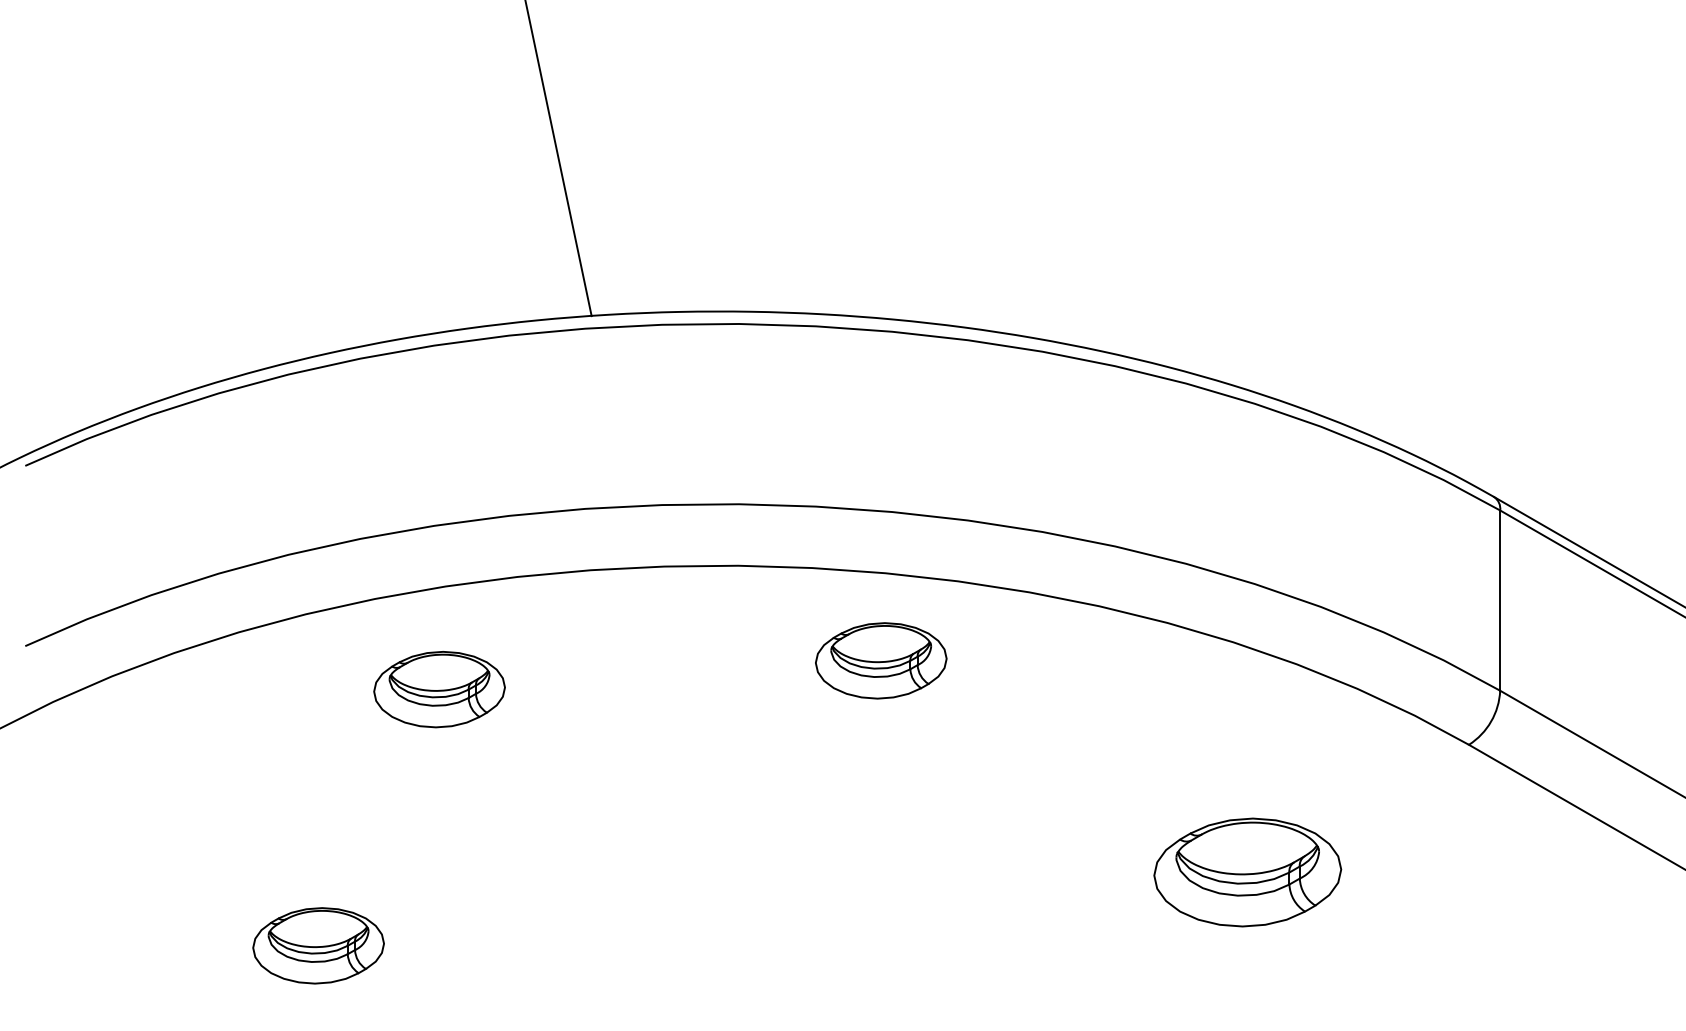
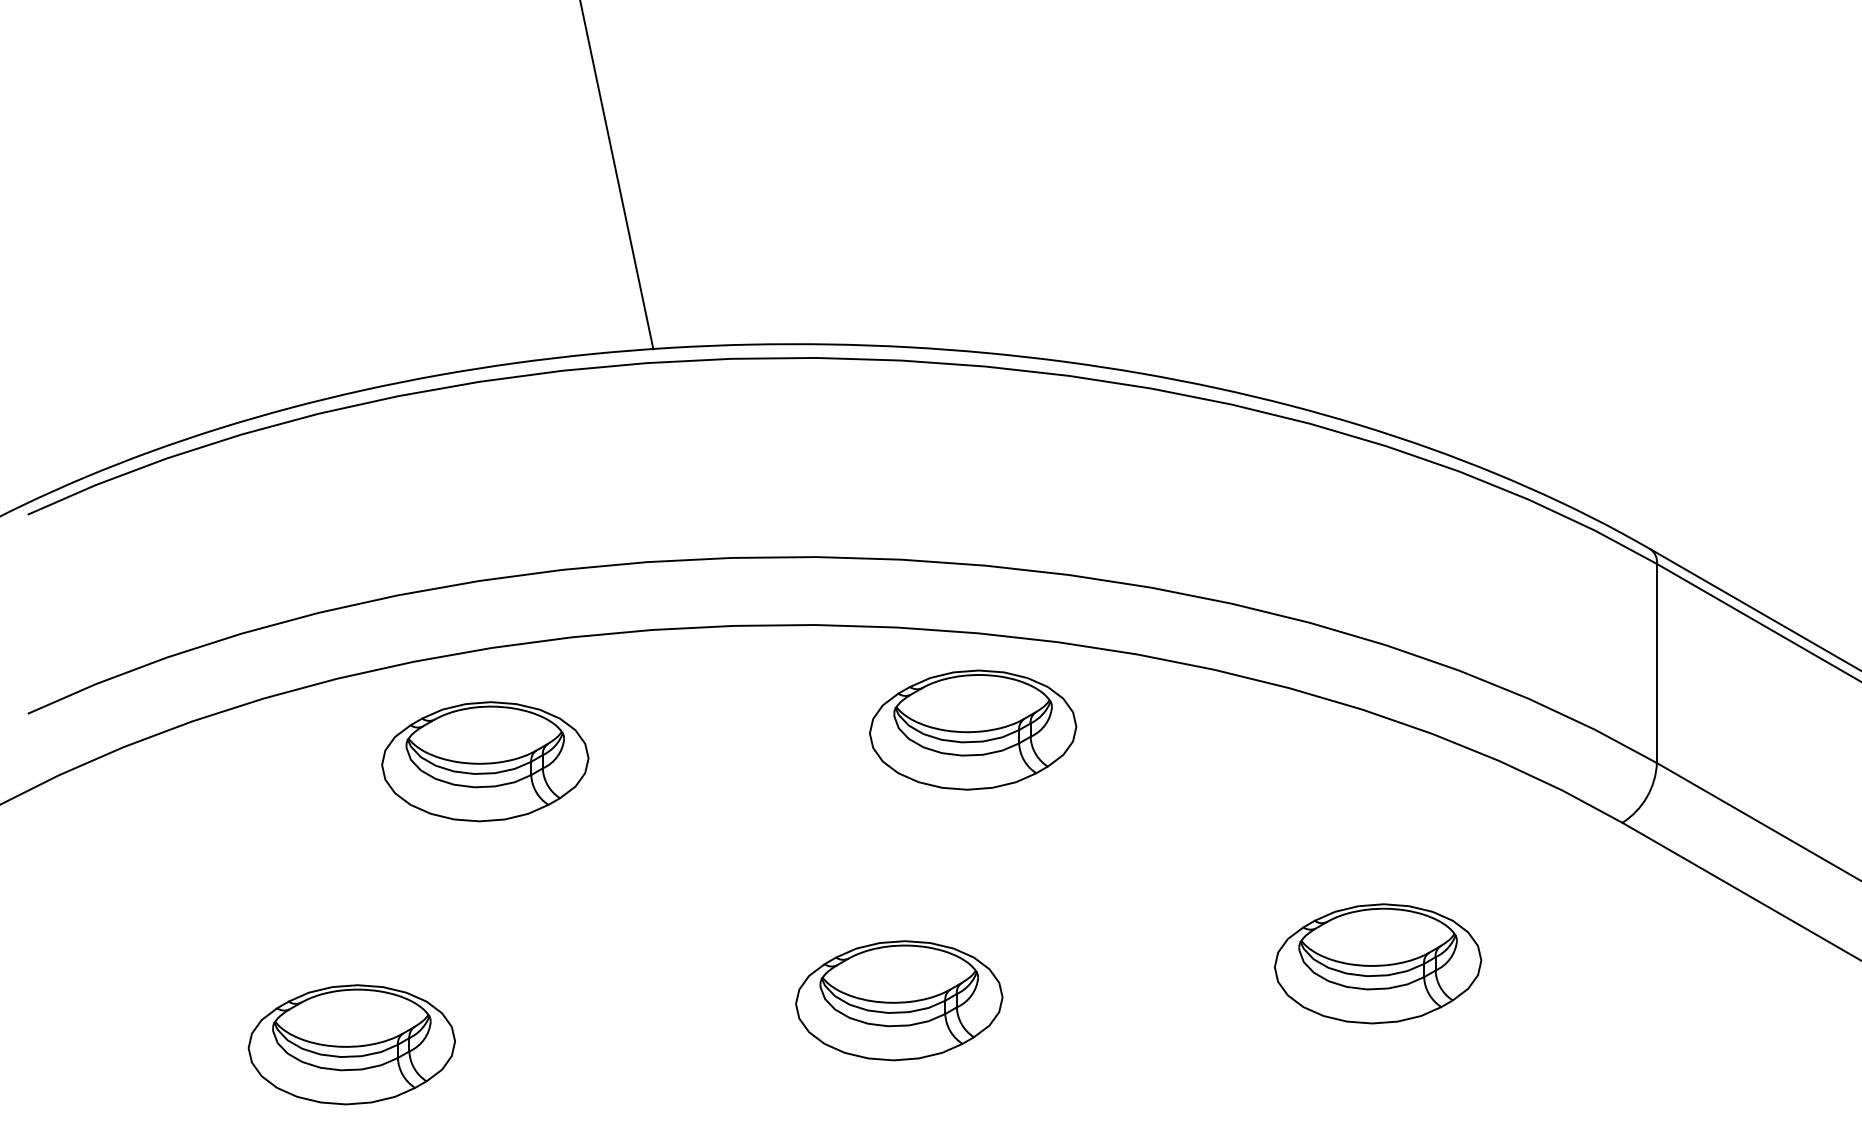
part: (881, 660) -> (973, 729), size x1.43
part: (439, 689) -> (485, 761), size x1.43
part: (814, 905) -> (899, 1000), added
part: (318, 945) -> (351, 1044), size x1.43

